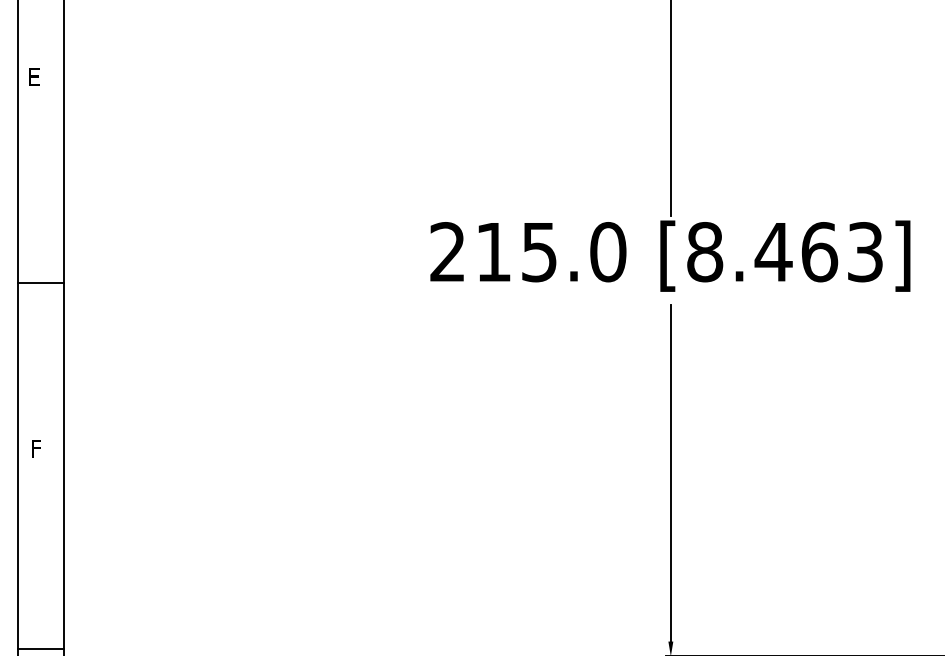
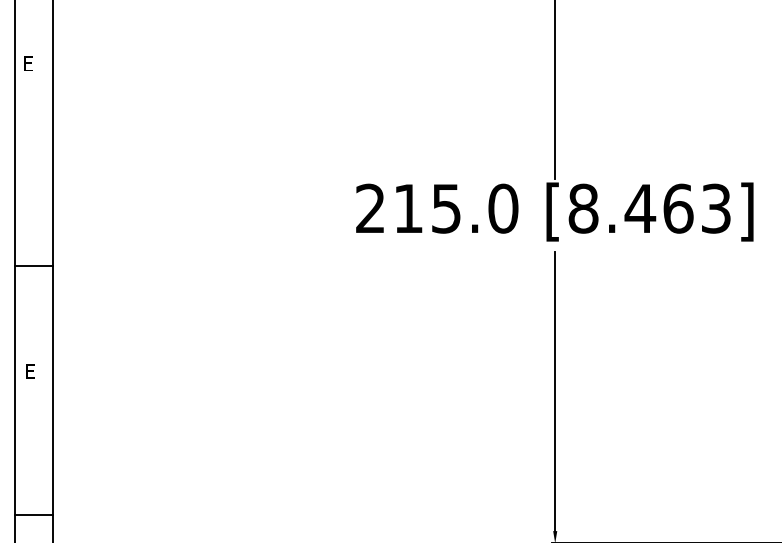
line: (41, 282) -> (34, 265), moved
text: (37, 448) -> (30, 371), F -> E
line: (41, 648) -> (34, 514), moved

